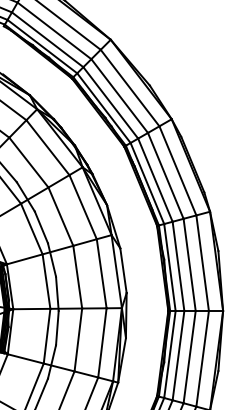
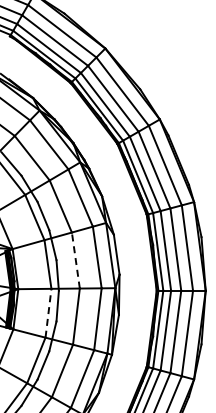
line: (77, 277) -> (75, 260), solid -> dashed
line: (47, 336) -> (48, 313), solid -> dashed

